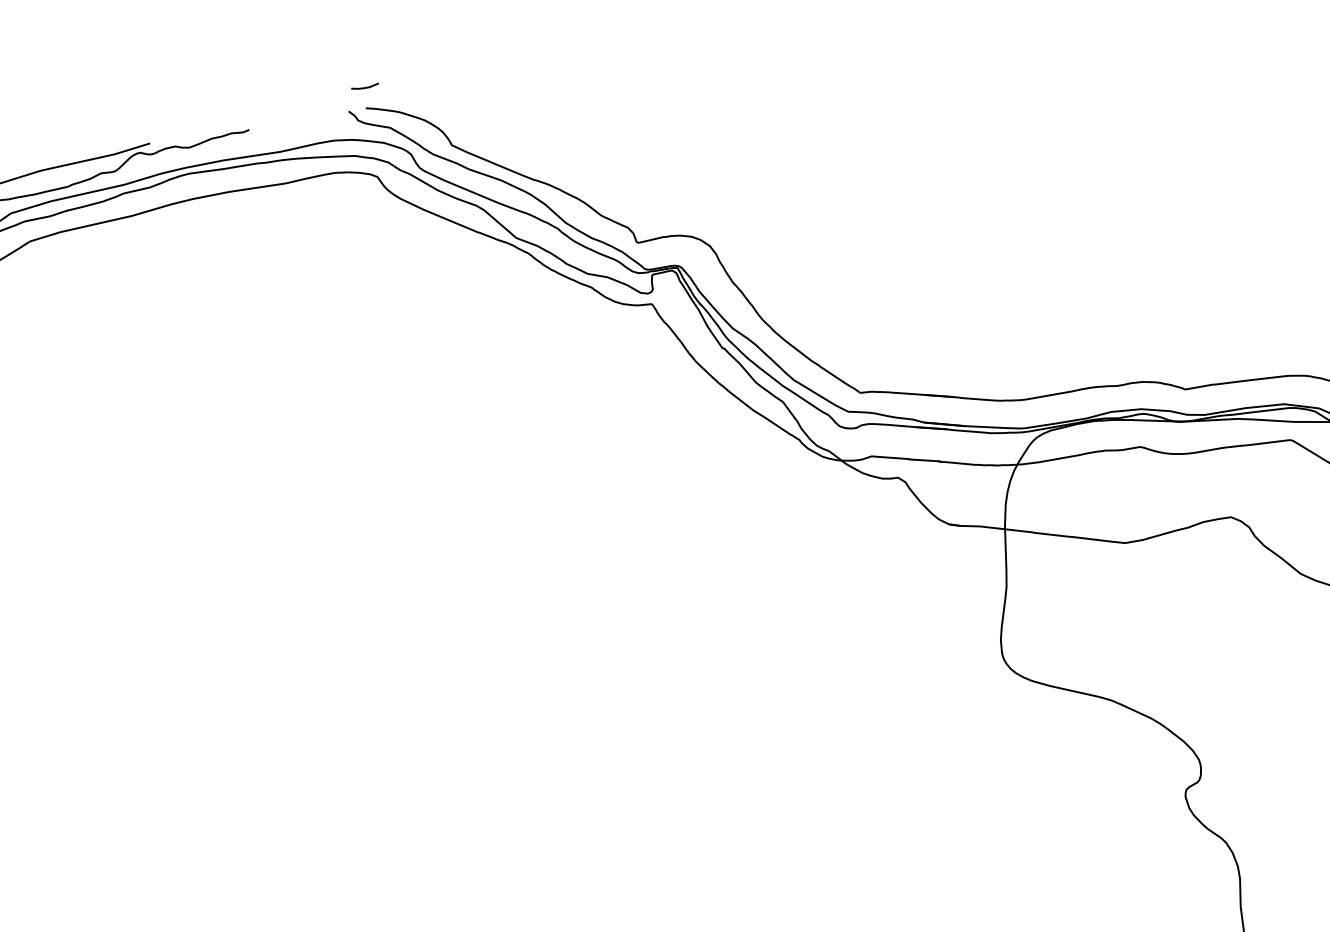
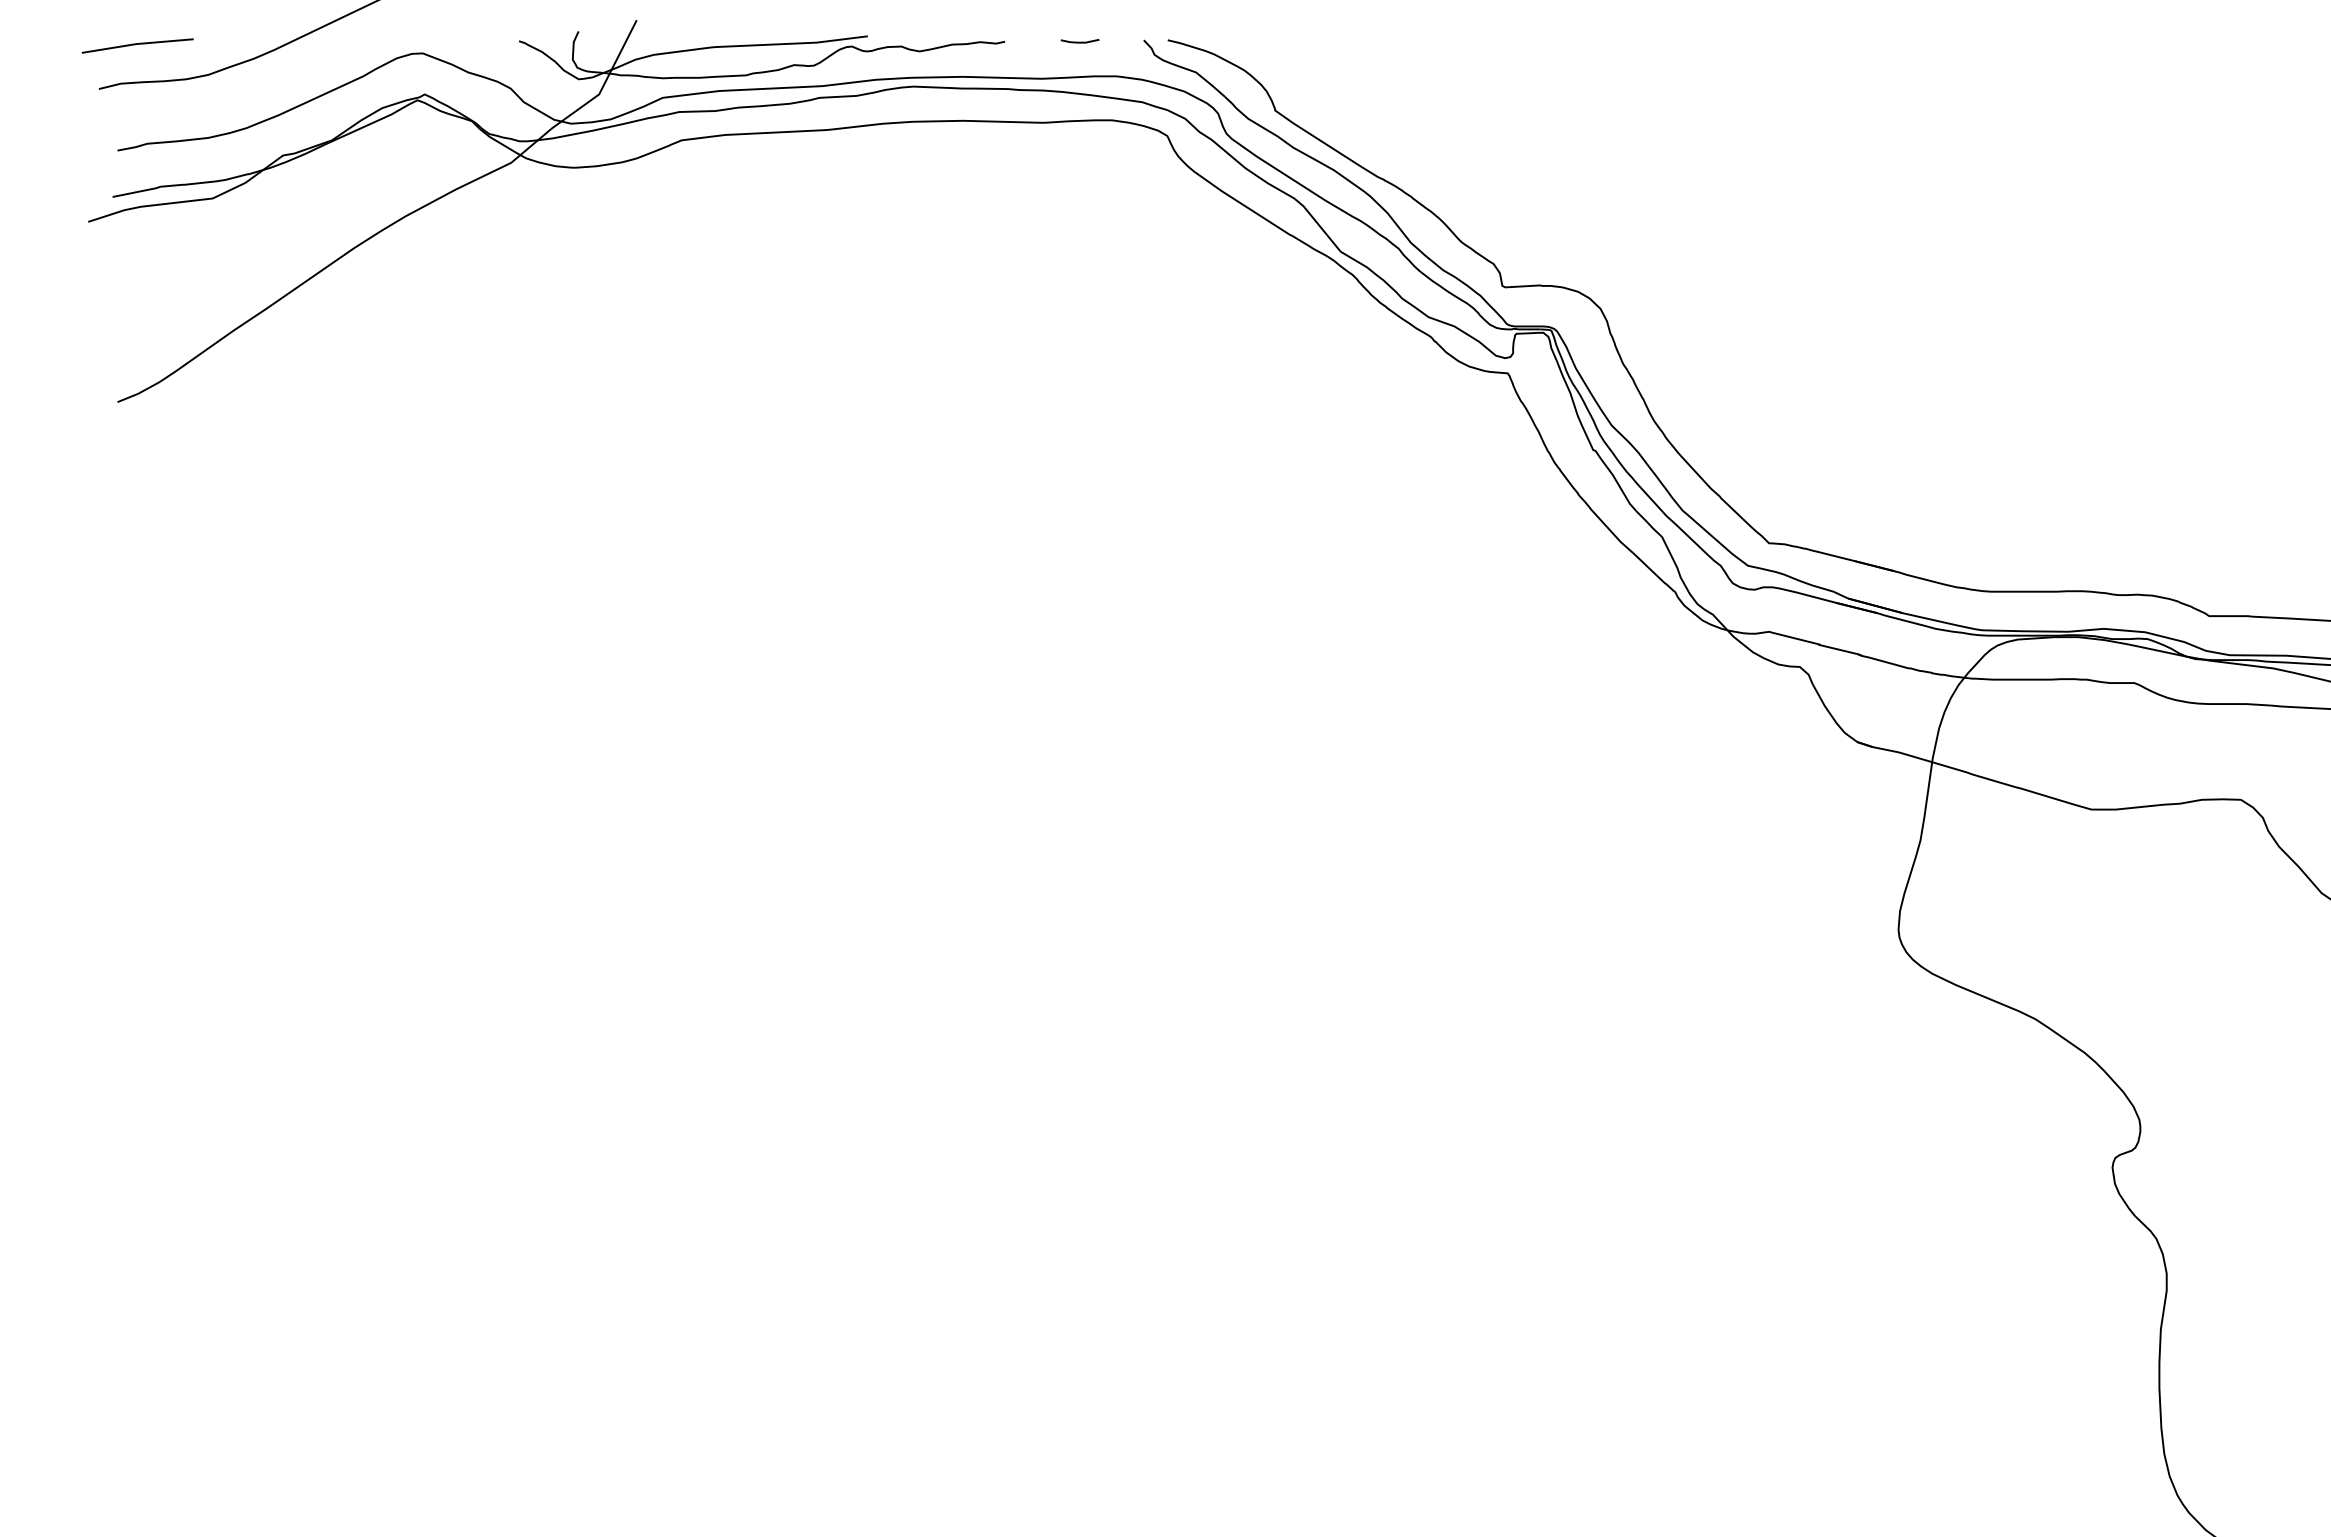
line: (364, 87) -> (1079, 41), moved

